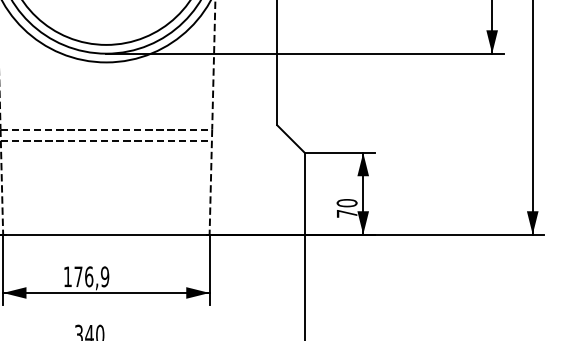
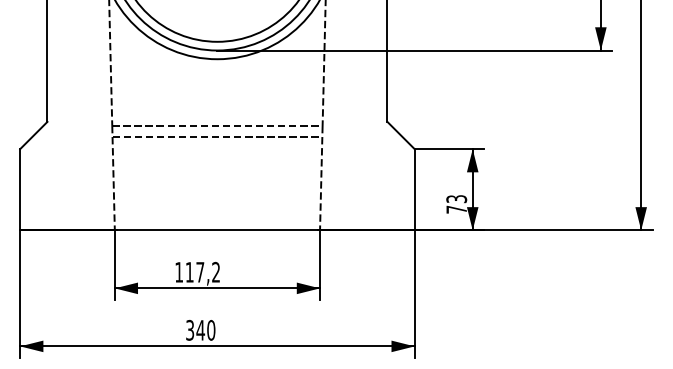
text: (346, 203) -> (456, 199), 70 -> 73
text: (91, 275) -> (202, 271), 176,9 -> 117,2

